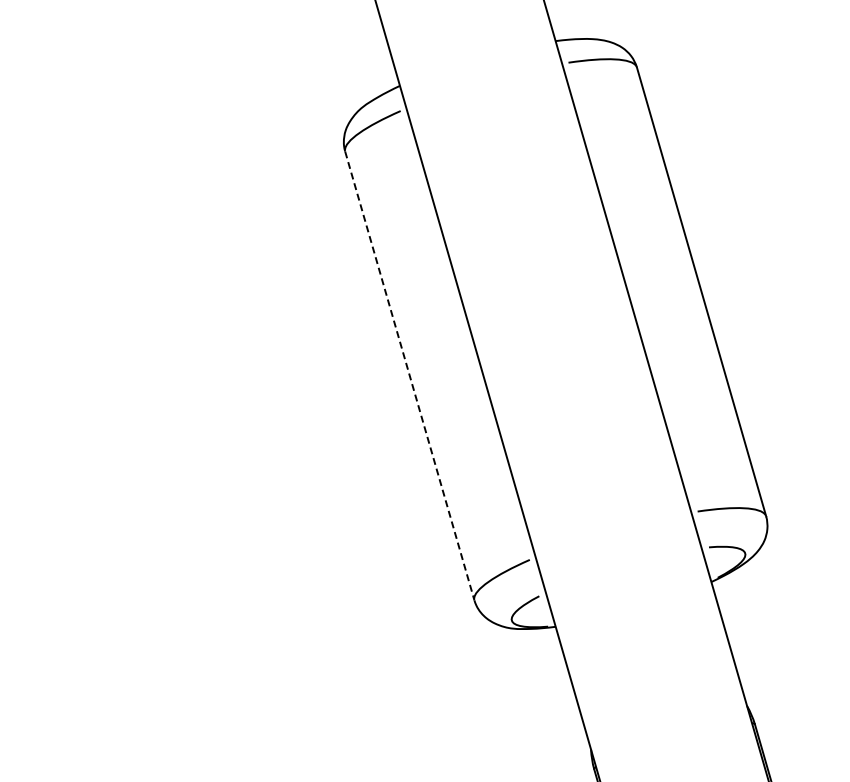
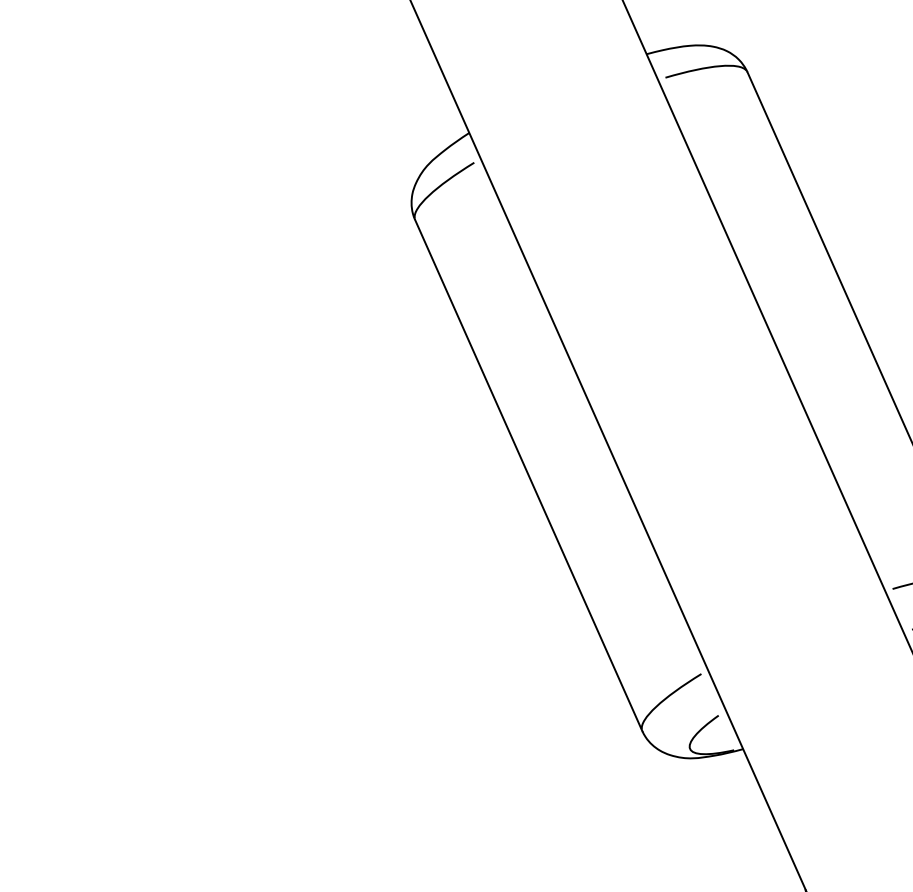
line: (409, 375) -> (528, 475), dashed -> solid

